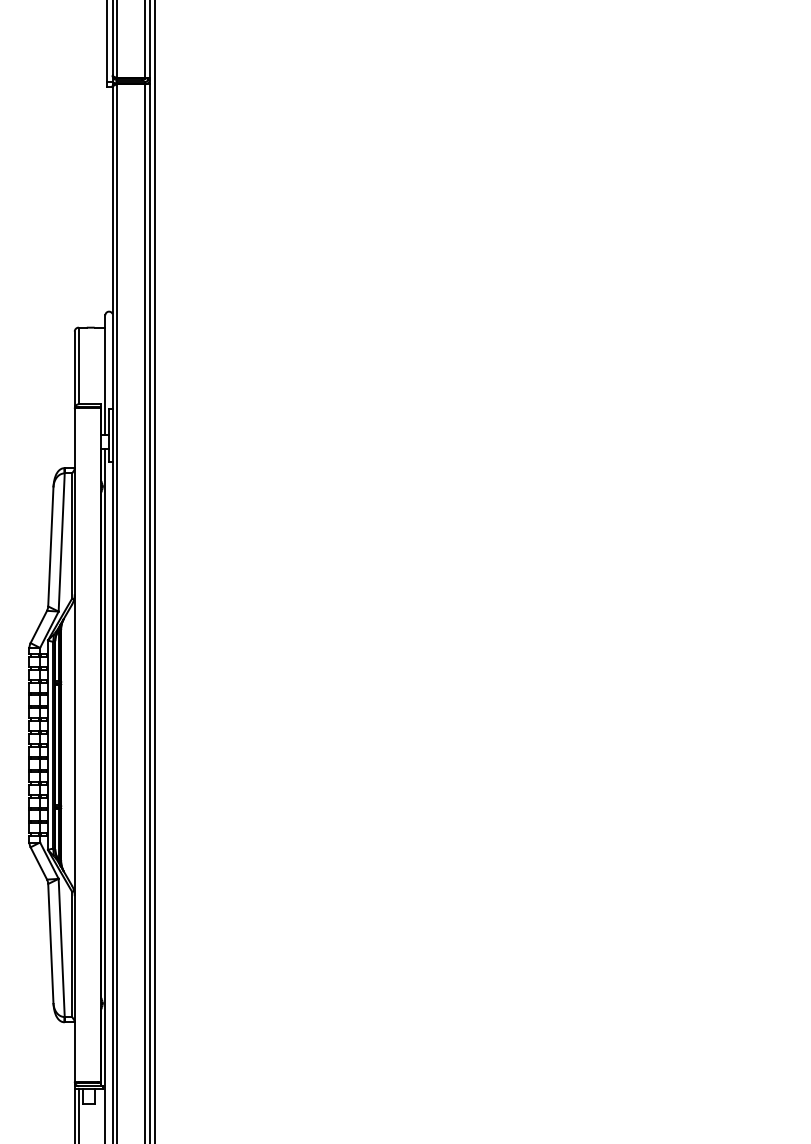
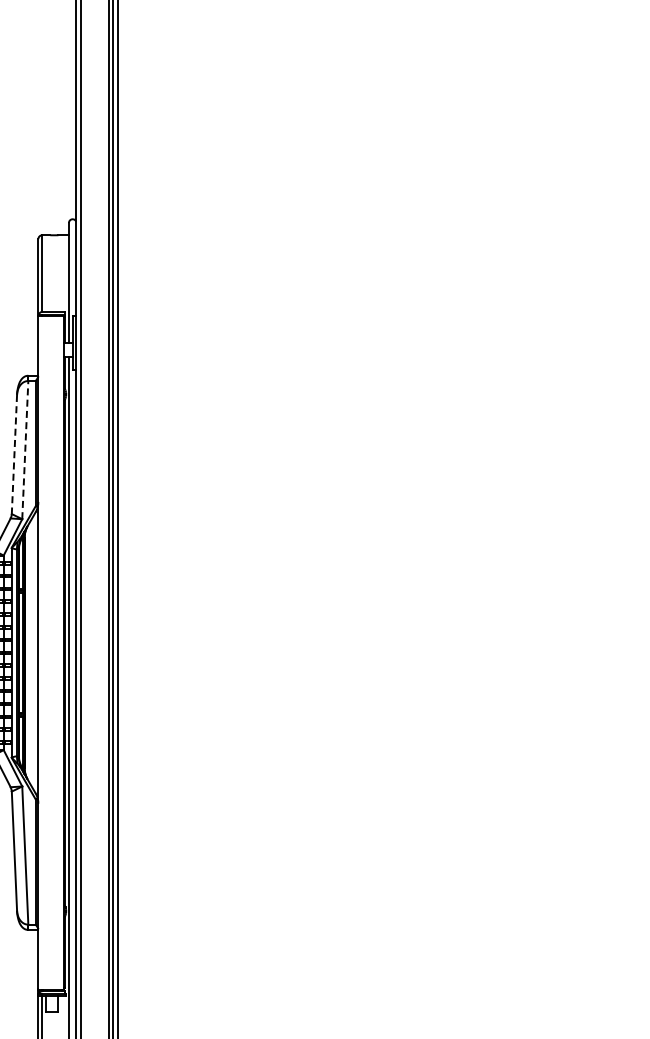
line: (61, 542) -> (25, 450), solid -> dashed
line: (50, 546) -> (14, 454), solid -> dashed

